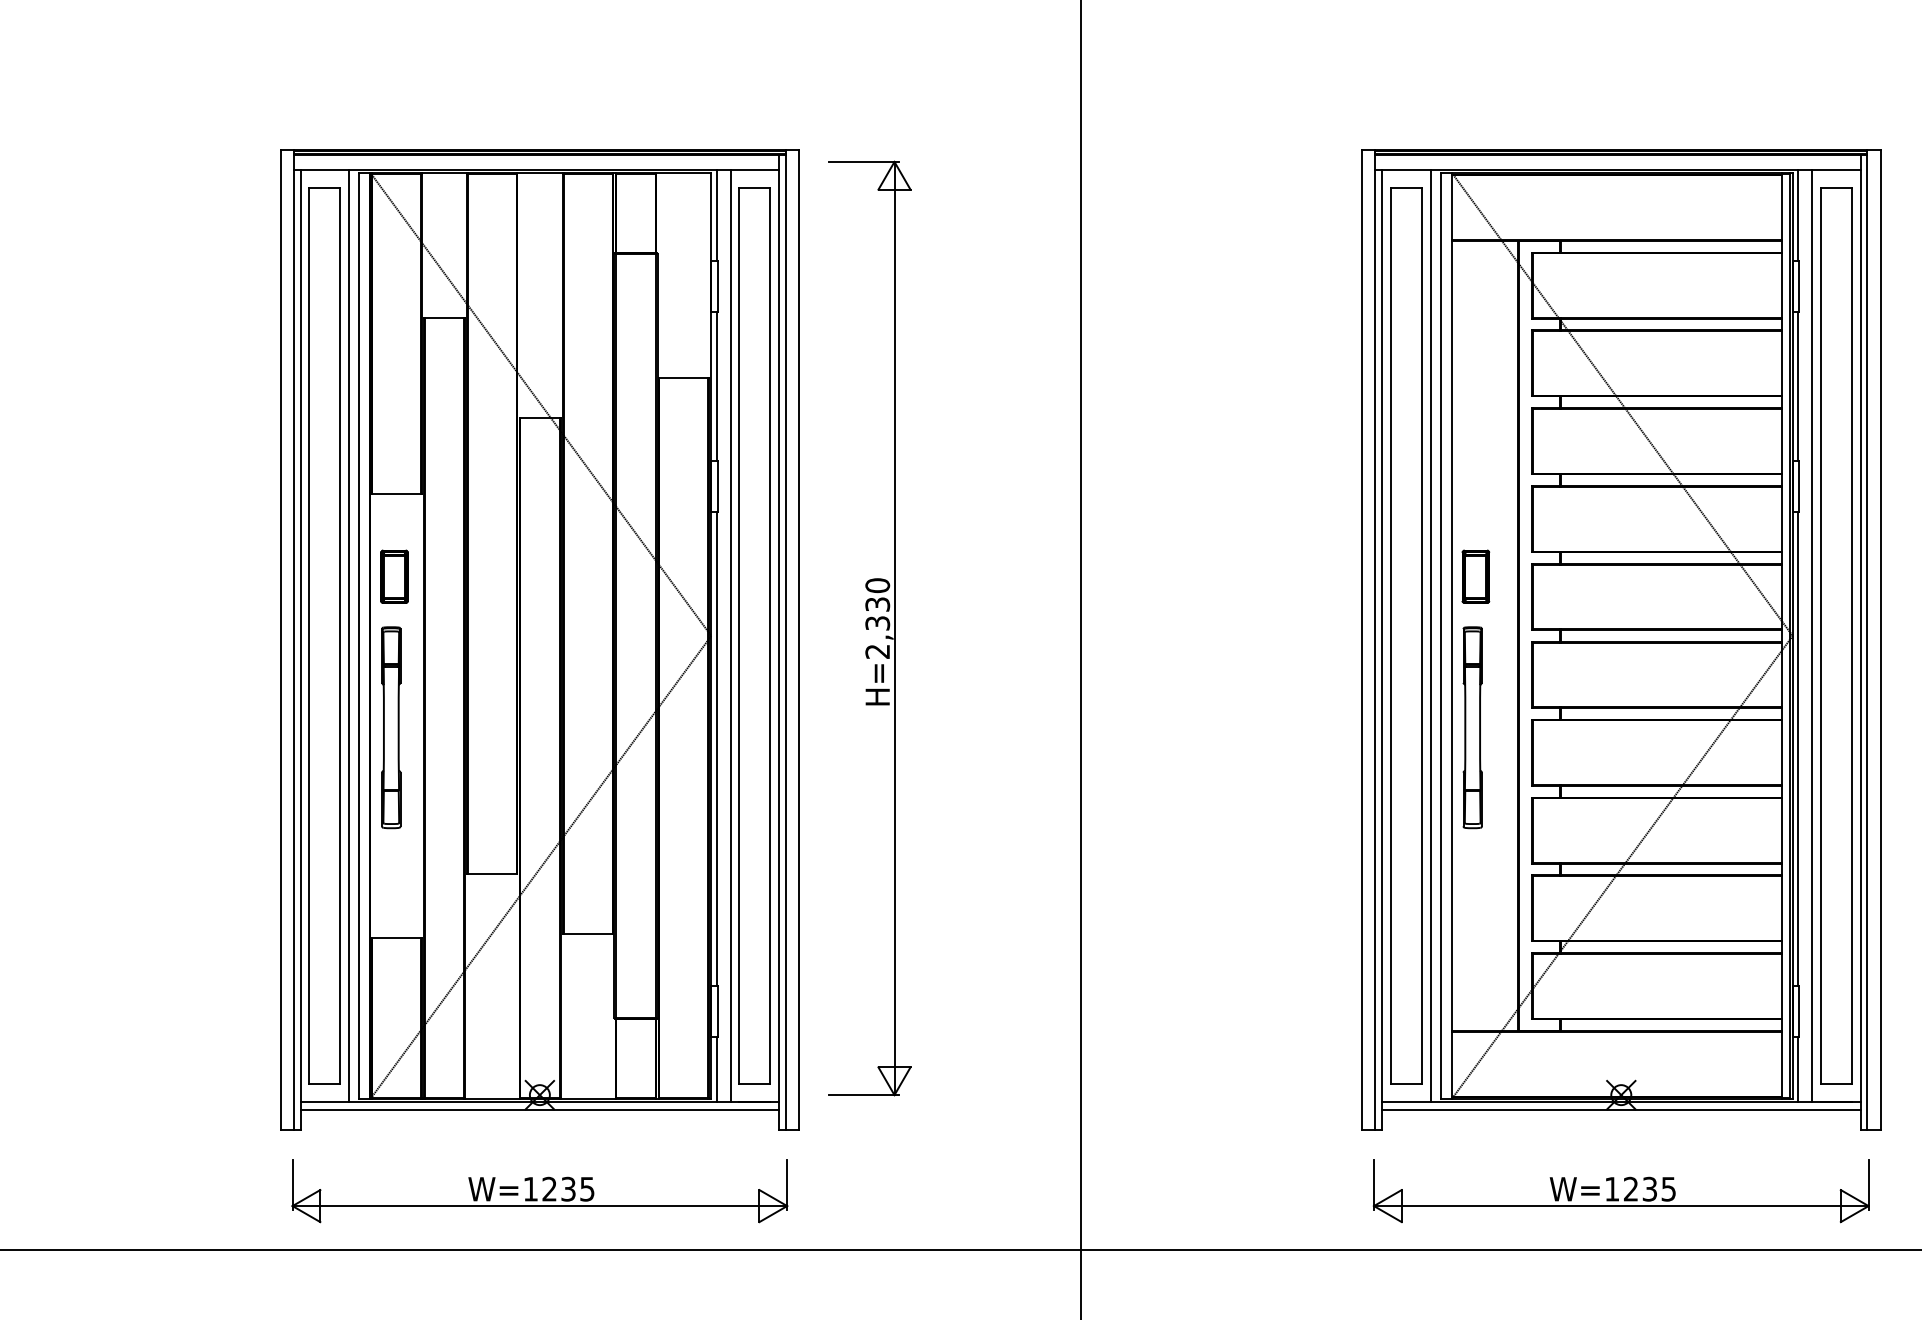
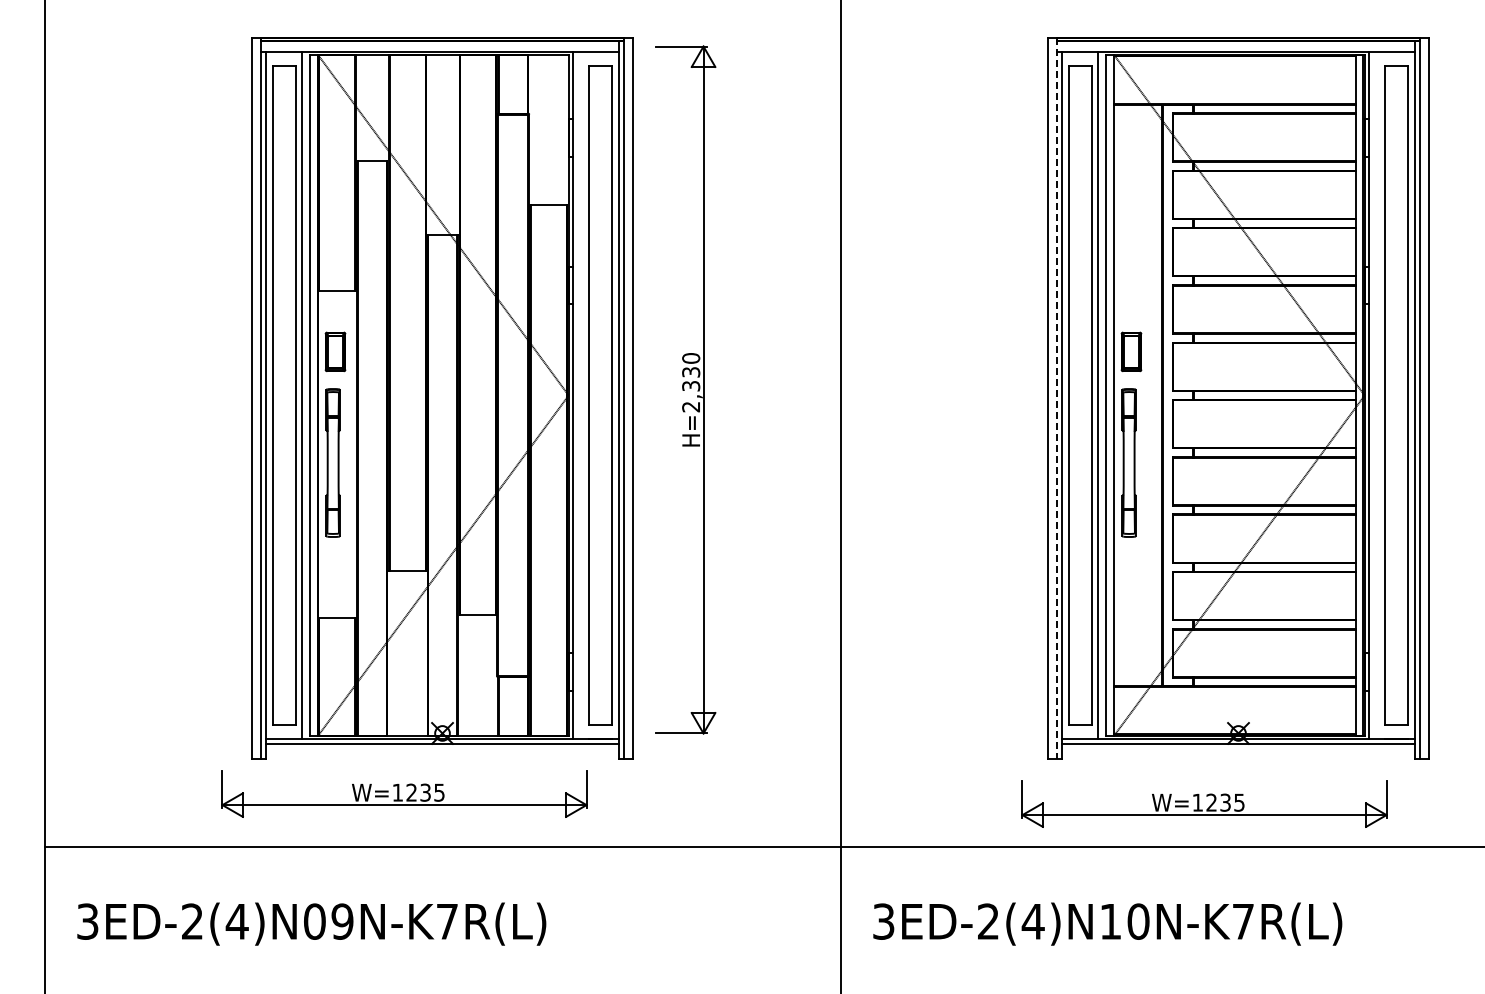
line: (730, 635) -> (582, 395), removed
line: (1811, 635) -> (1378, 395), removed
line: (1375, 640) -> (1057, 398), solid -> dashed
part: (539, 1190) -> (404, 793), moved
part: (1621, 1190) -> (1204, 803), moved

